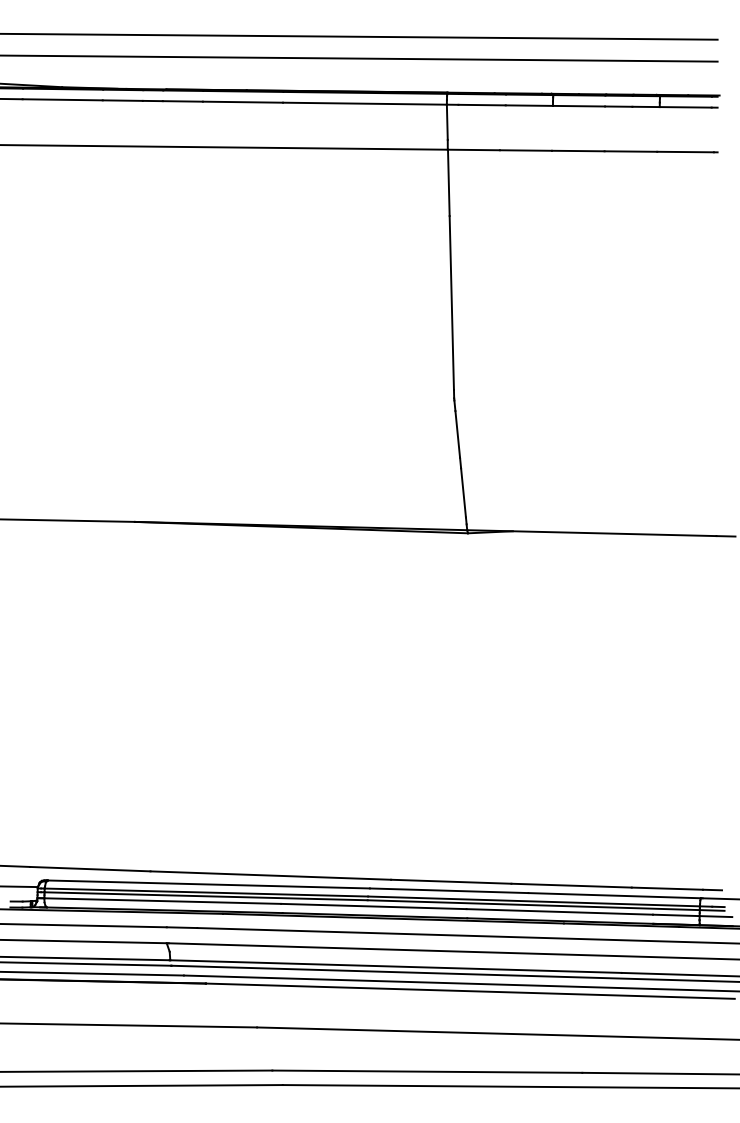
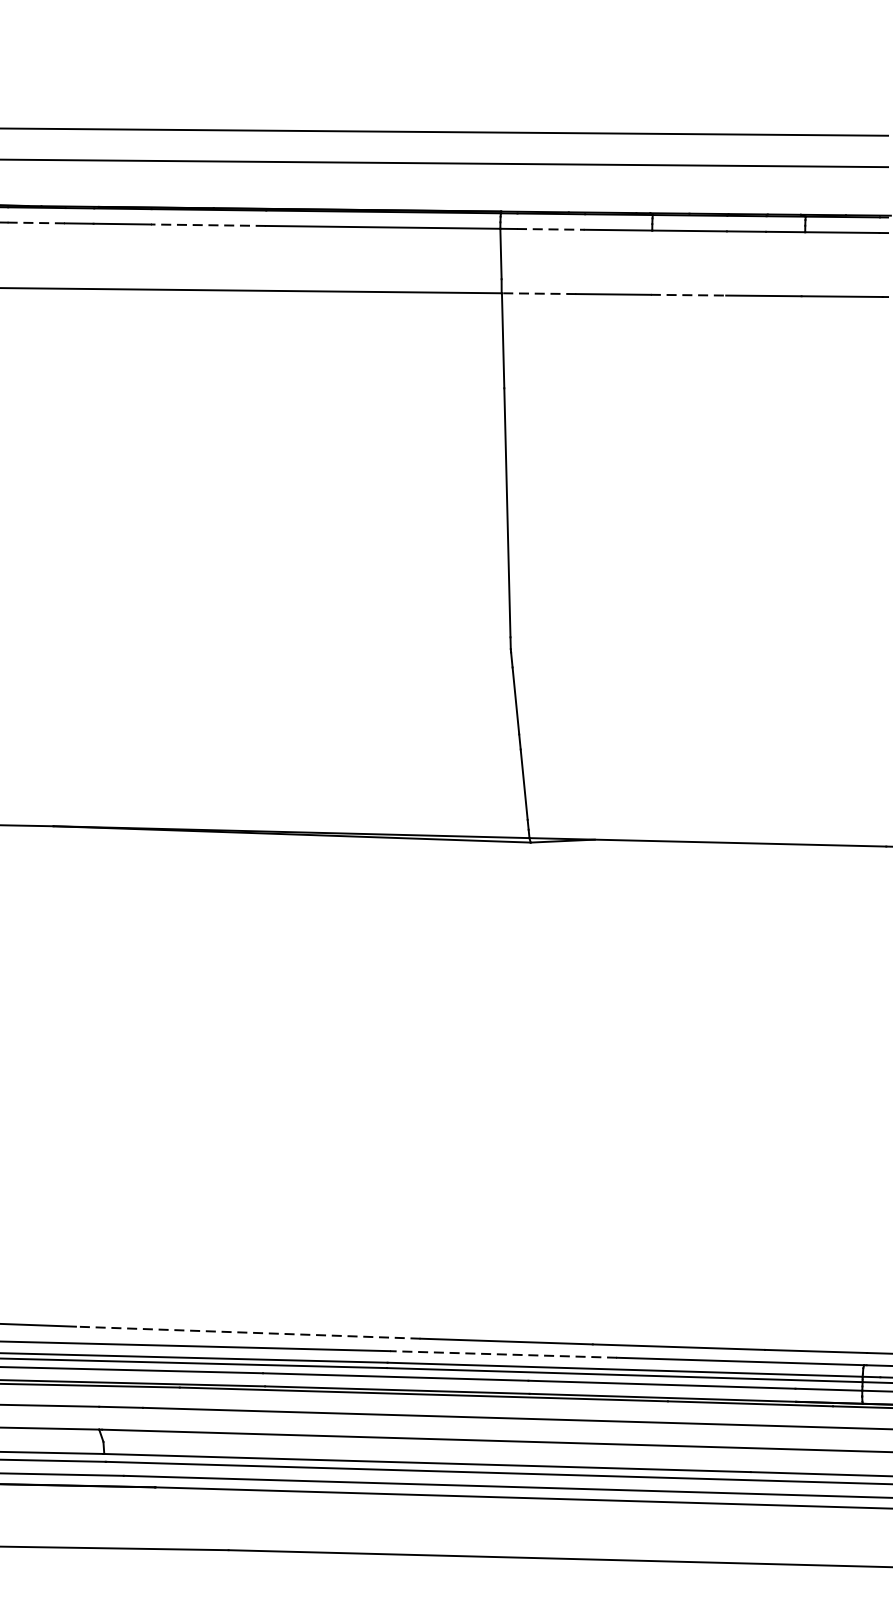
line: (122, 100) -> (35, 222), solid -> dashed
line: (242, 102) -> (207, 225), solid -> dashed
line: (482, 105) -> (551, 229), solid -> dashed
line: (473, 149) -> (538, 292), solid -> dashed
line: (578, 151) -> (688, 295), solid -> dashed
line: (270, 875) -> (247, 1332), solid -> dashed
line: (448, 890) -> (502, 1354), solid -> dashed

